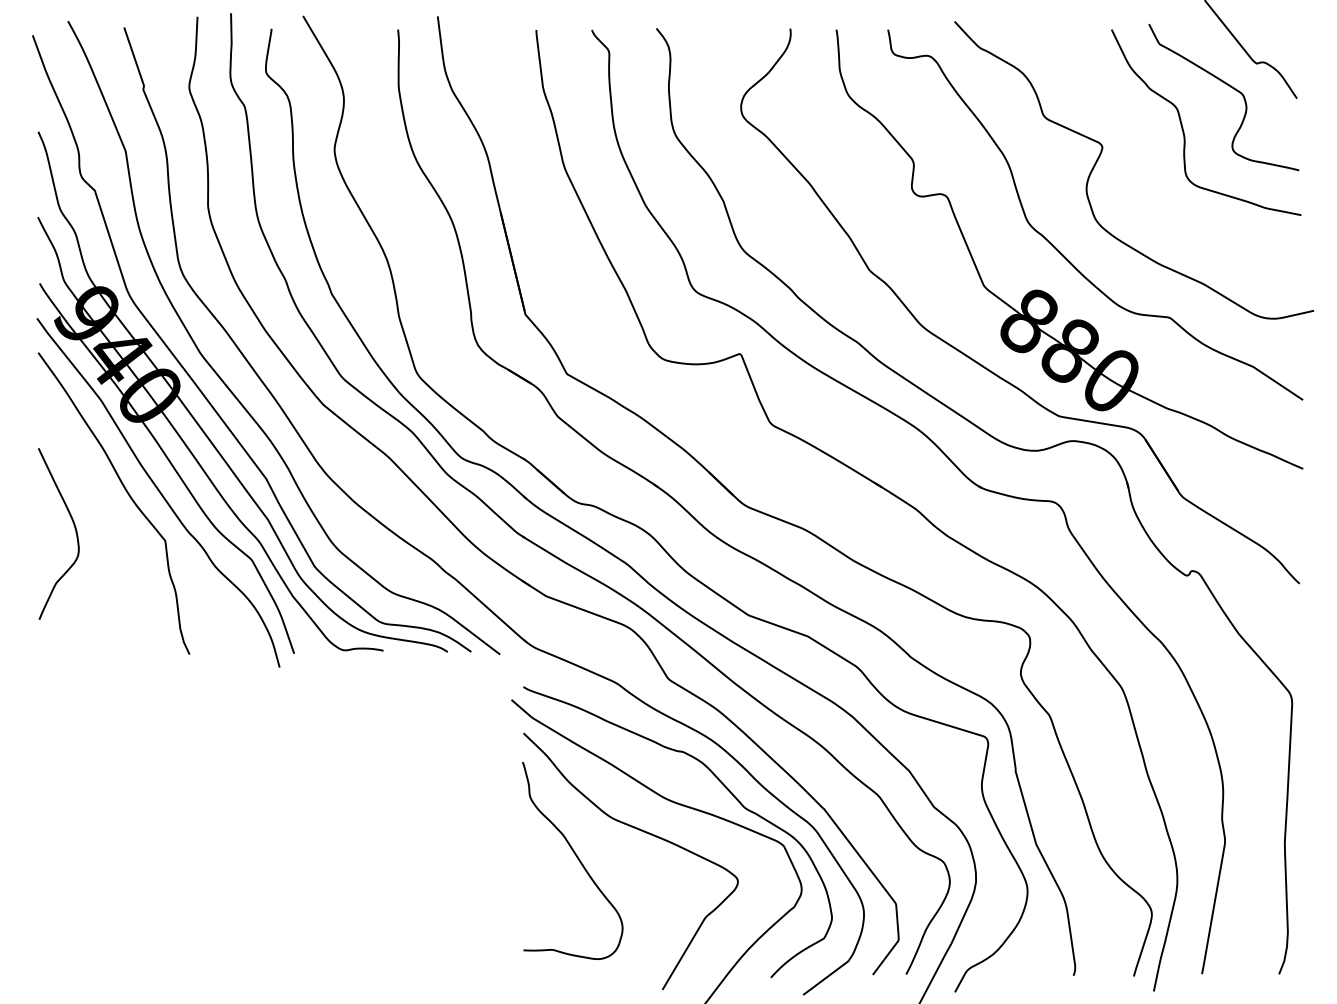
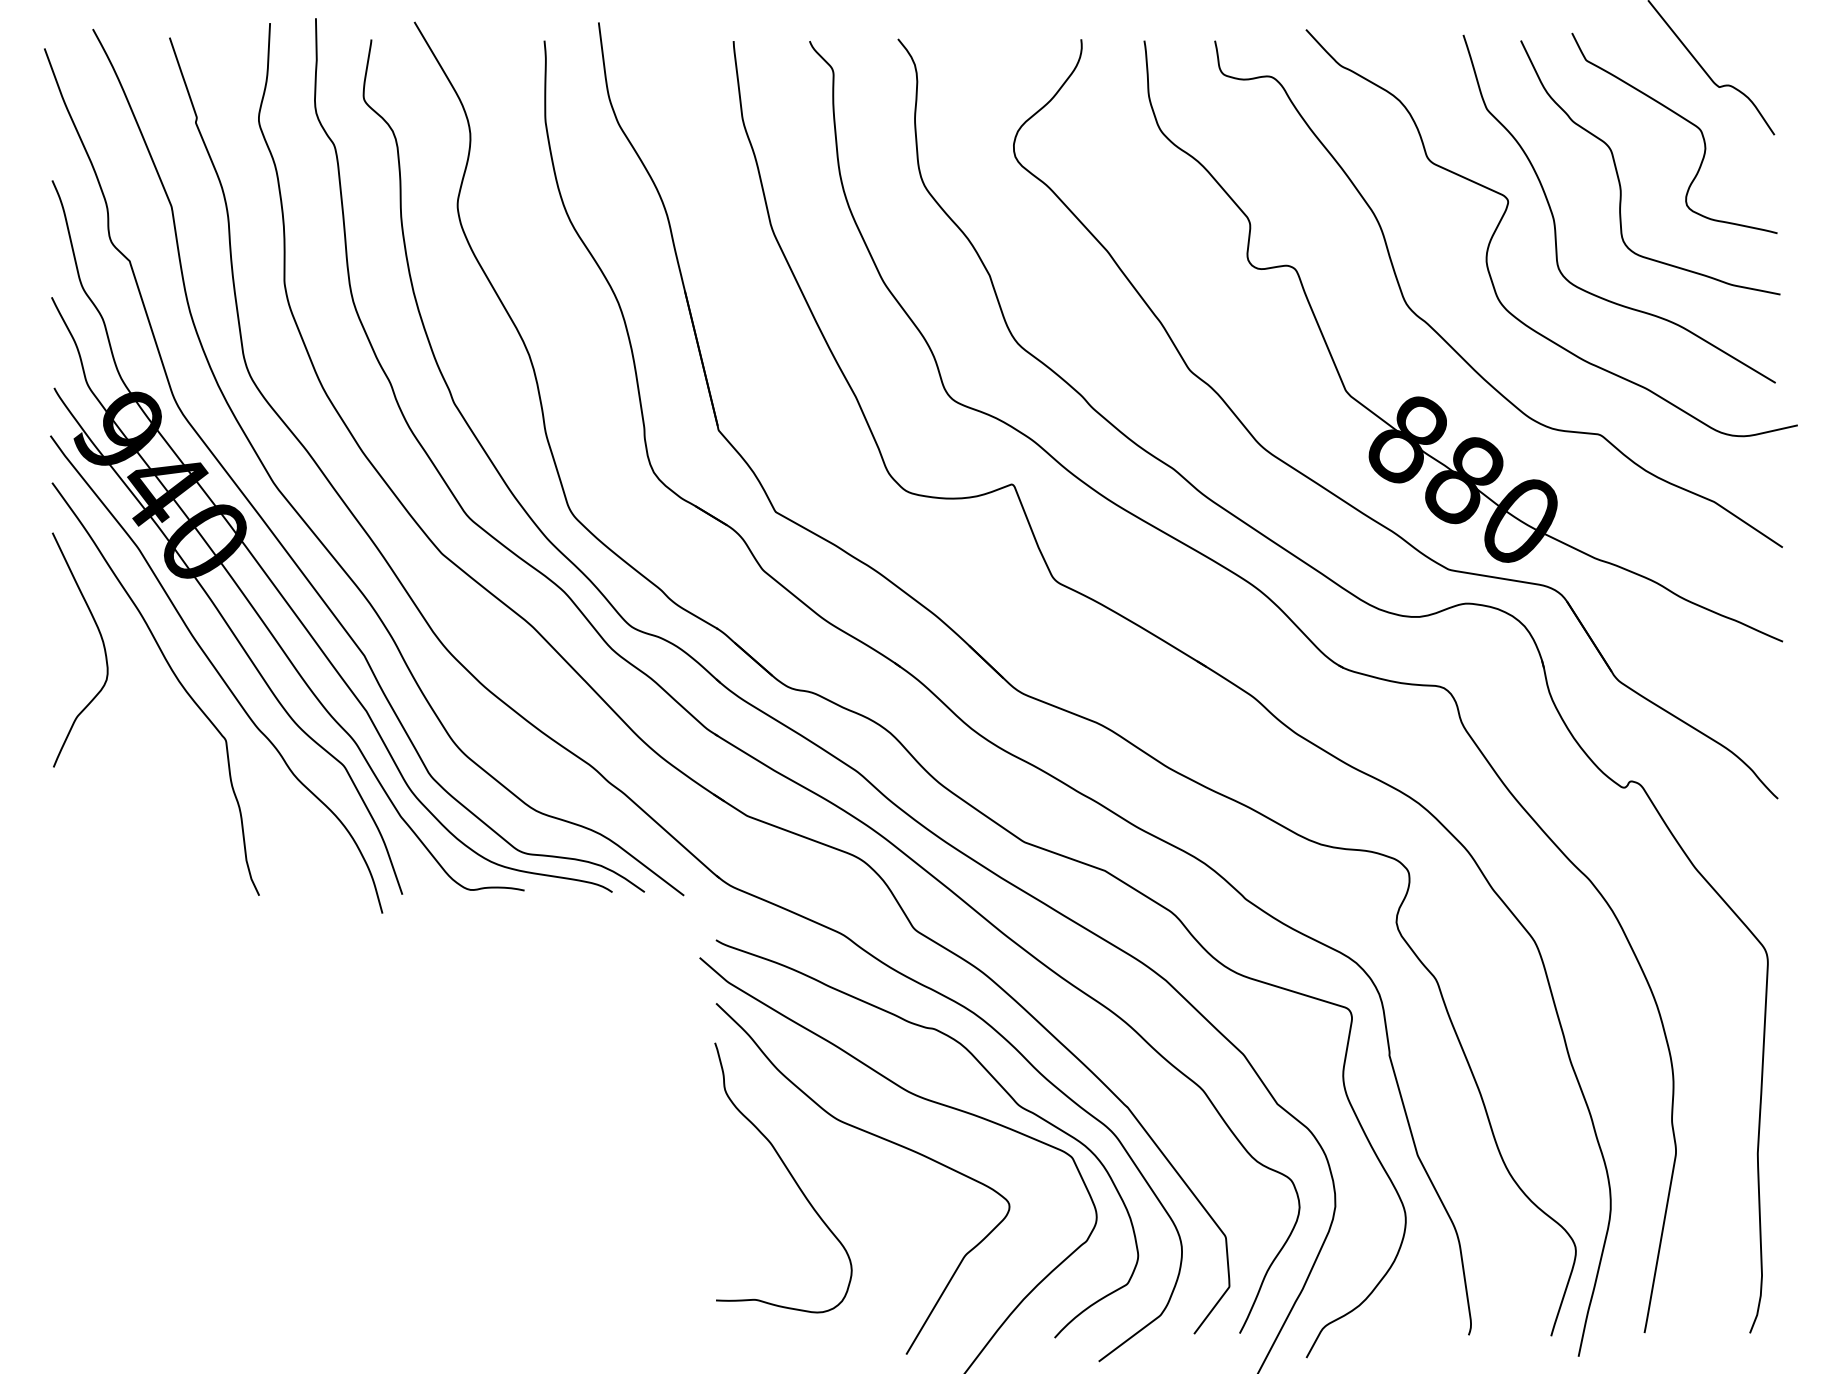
curve: (1137, 163) -> (1556, 223), added
curve: (74, 528) -> (101, 642), moved

